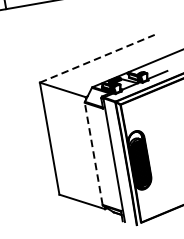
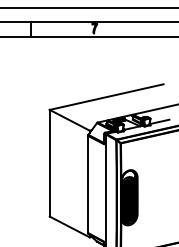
line: (98, 59) -> (107, 97), dashed -> solid
line: (94, 153) -> (88, 184), dashed -> solid

